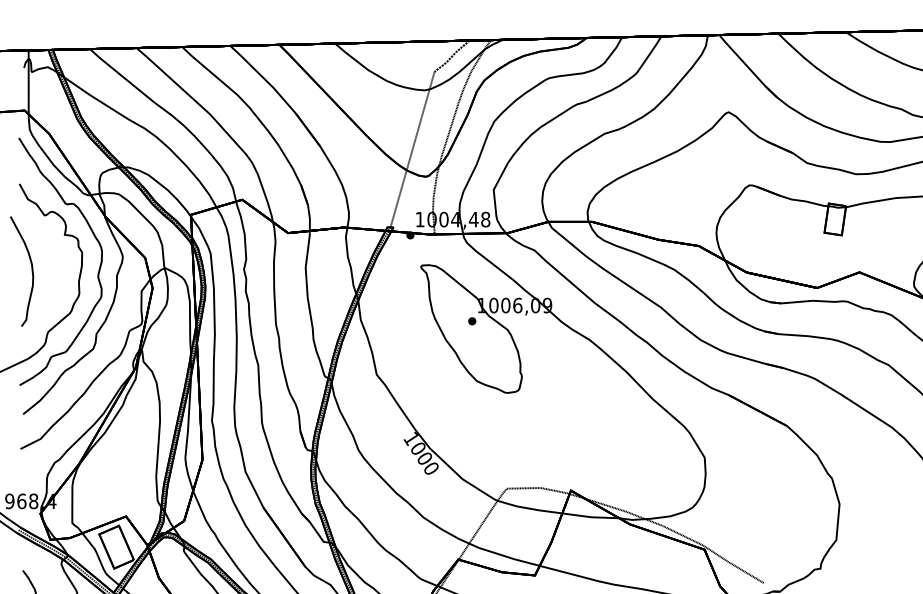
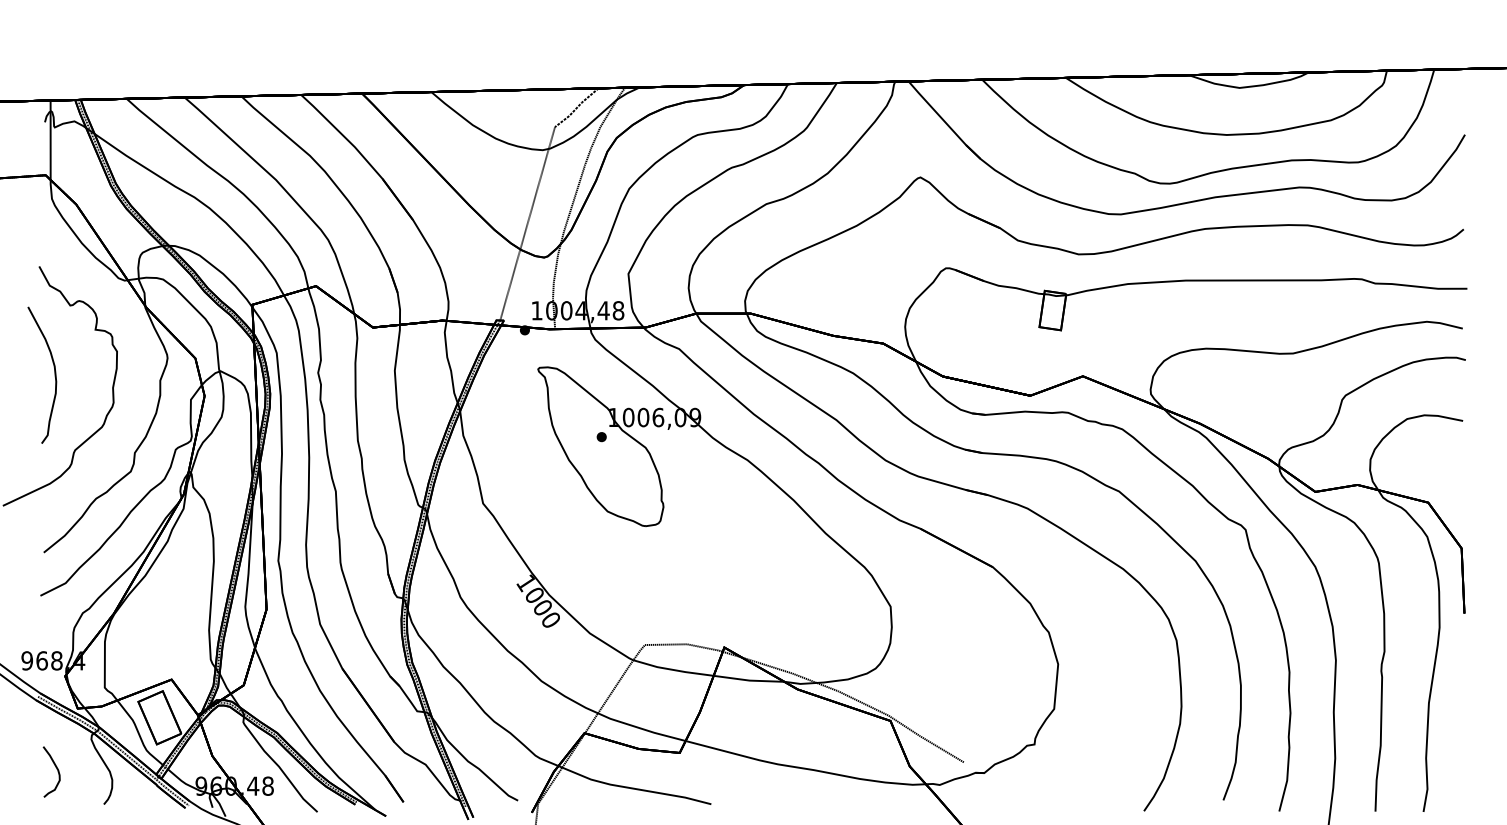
curve: (98, 270) -> (137, 373), removed

